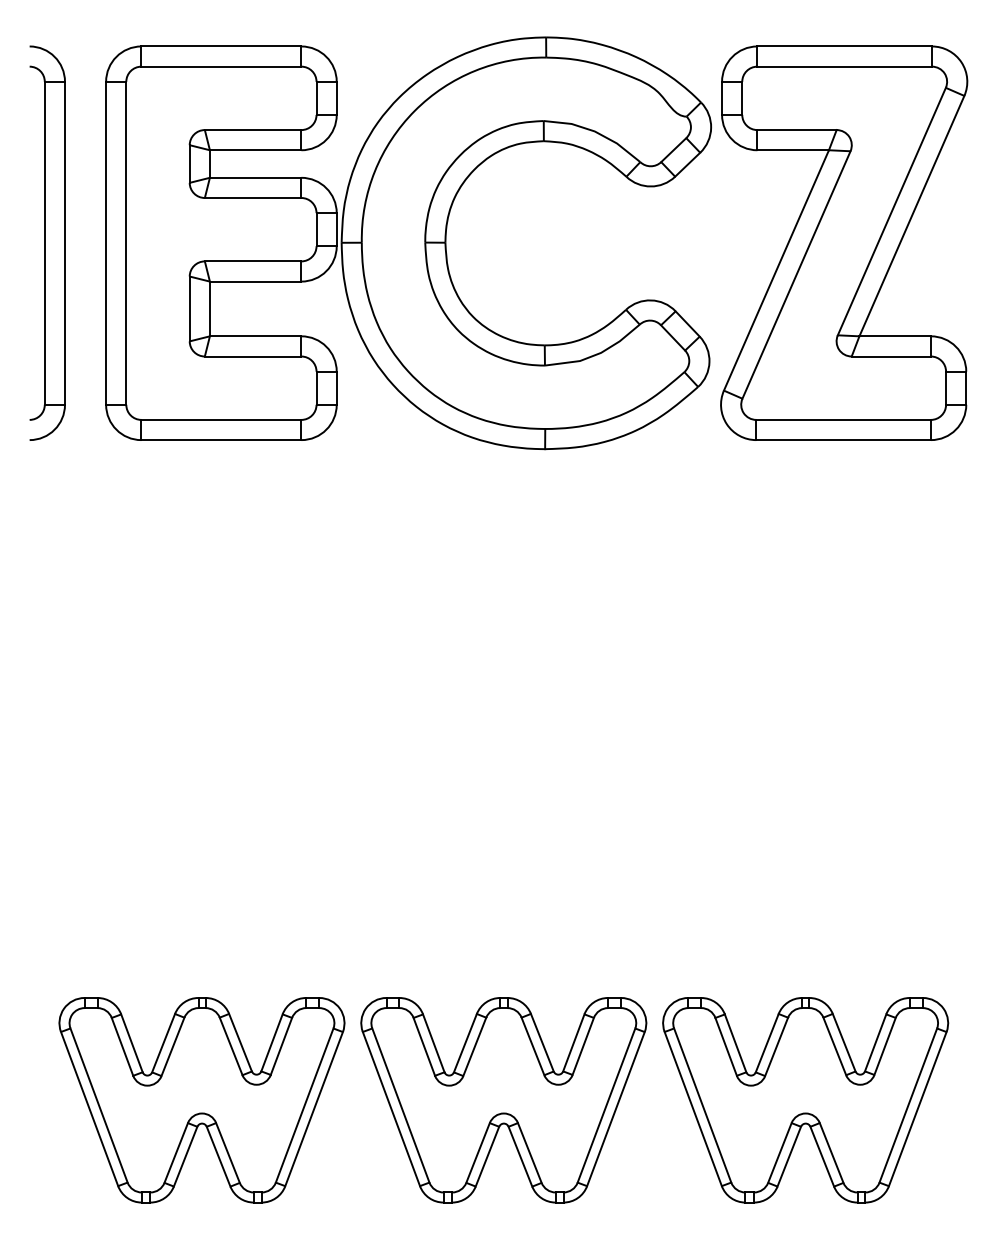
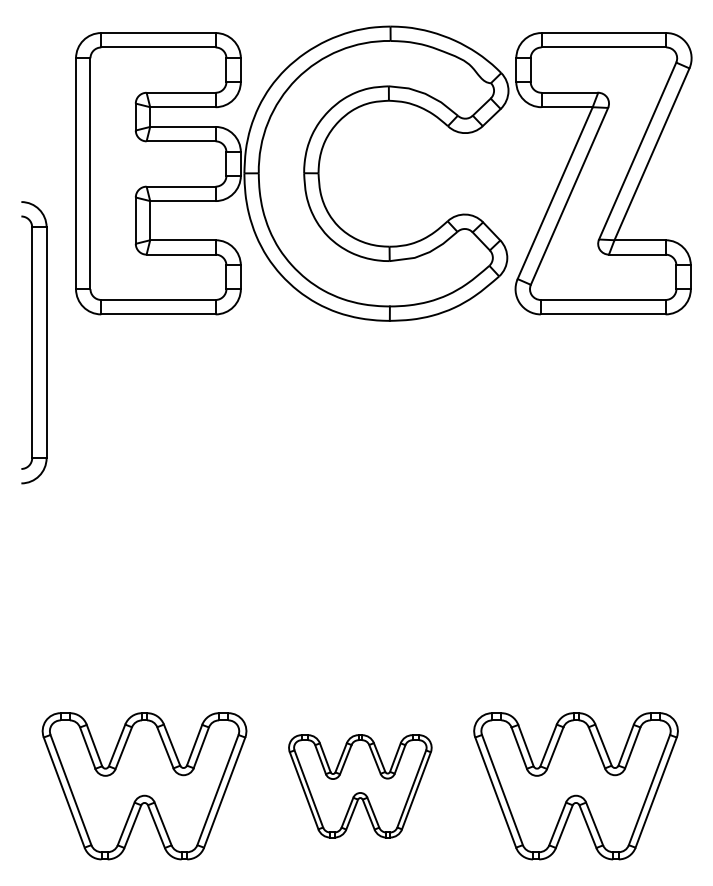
part: (48, 242) -> (34, 342), moved
part: (504, 1100) -> (360, 786), size x0.7

